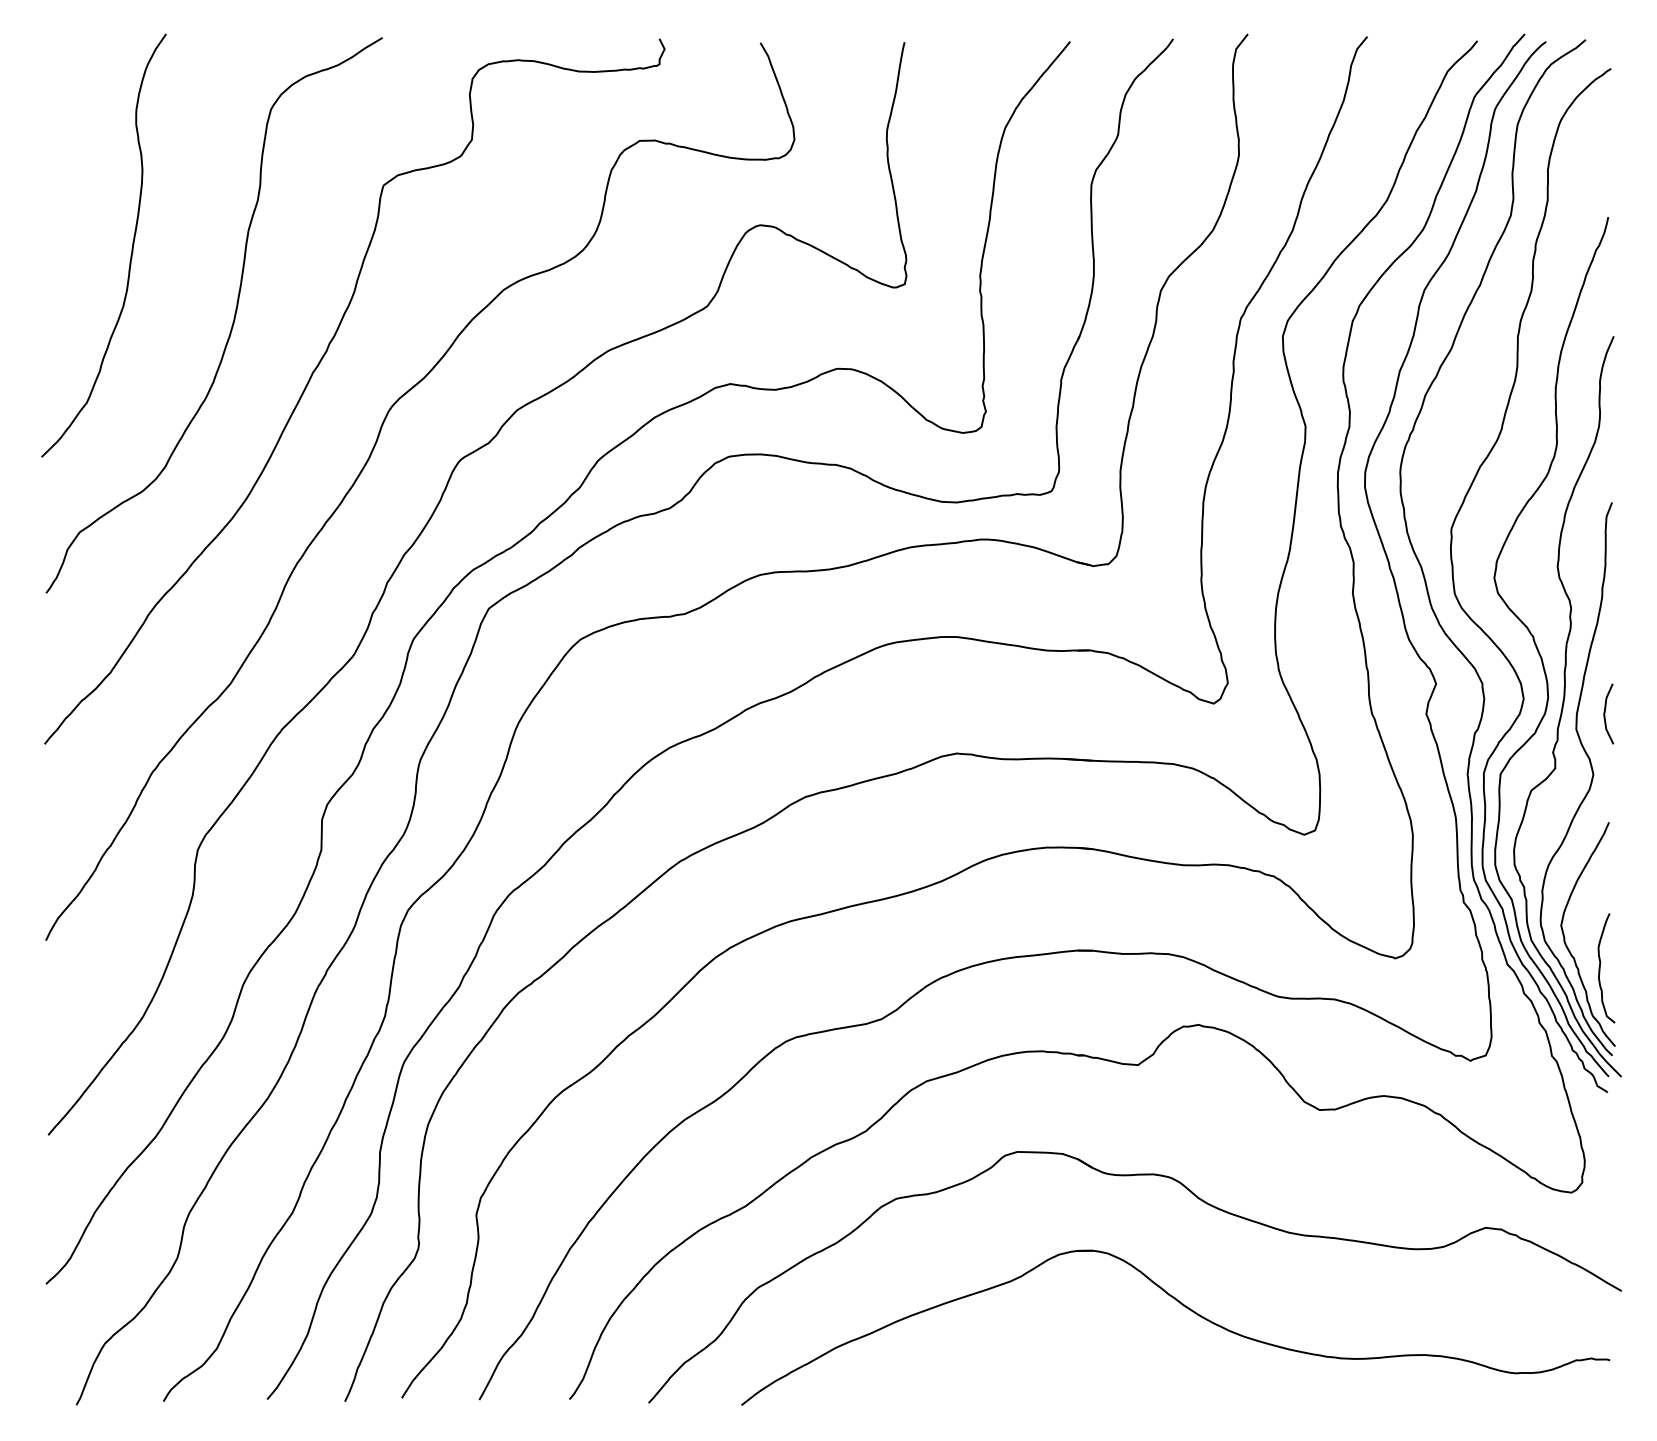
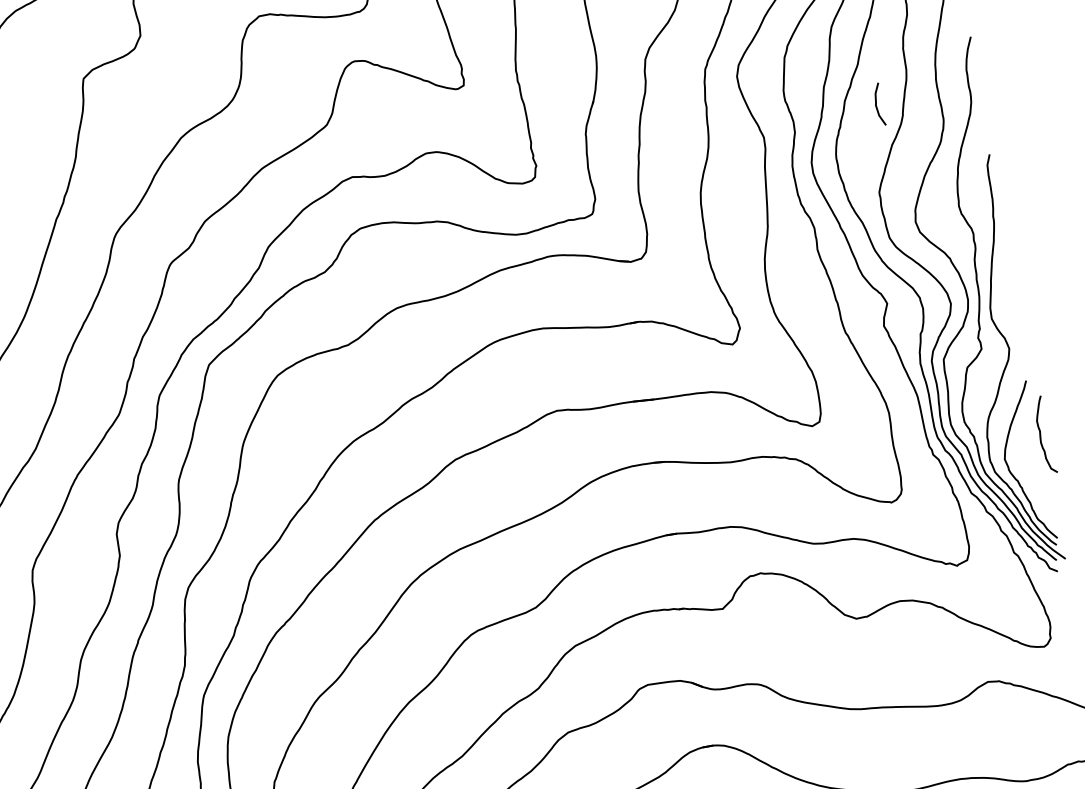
curve: (1605, 713) -> (876, 104), moved
curve: (1600, 968) -> (1040, 435), moved

